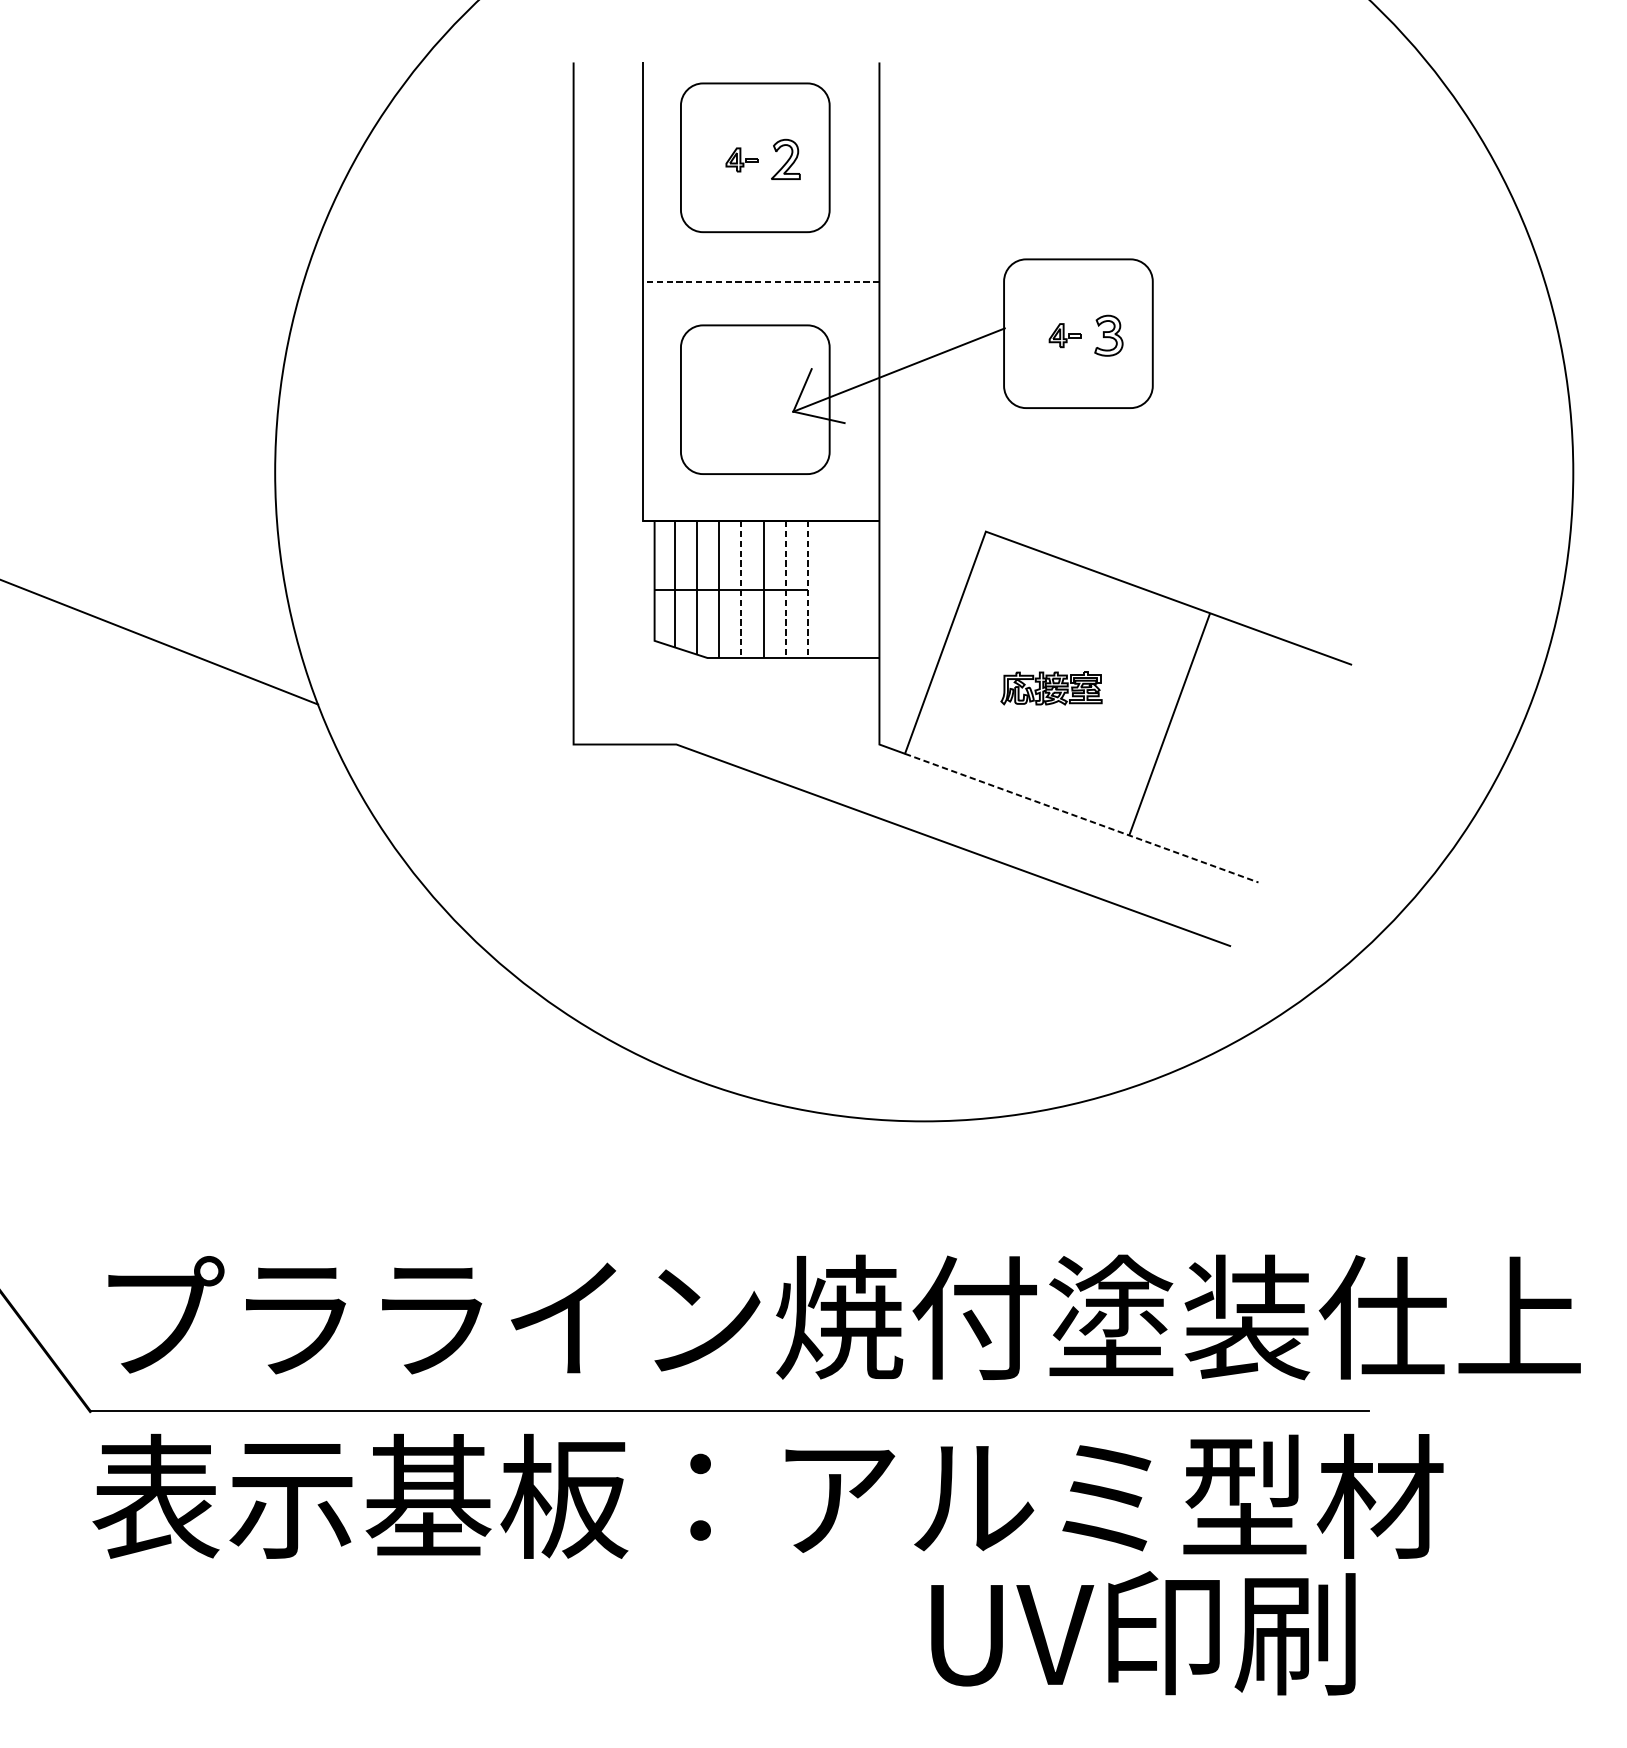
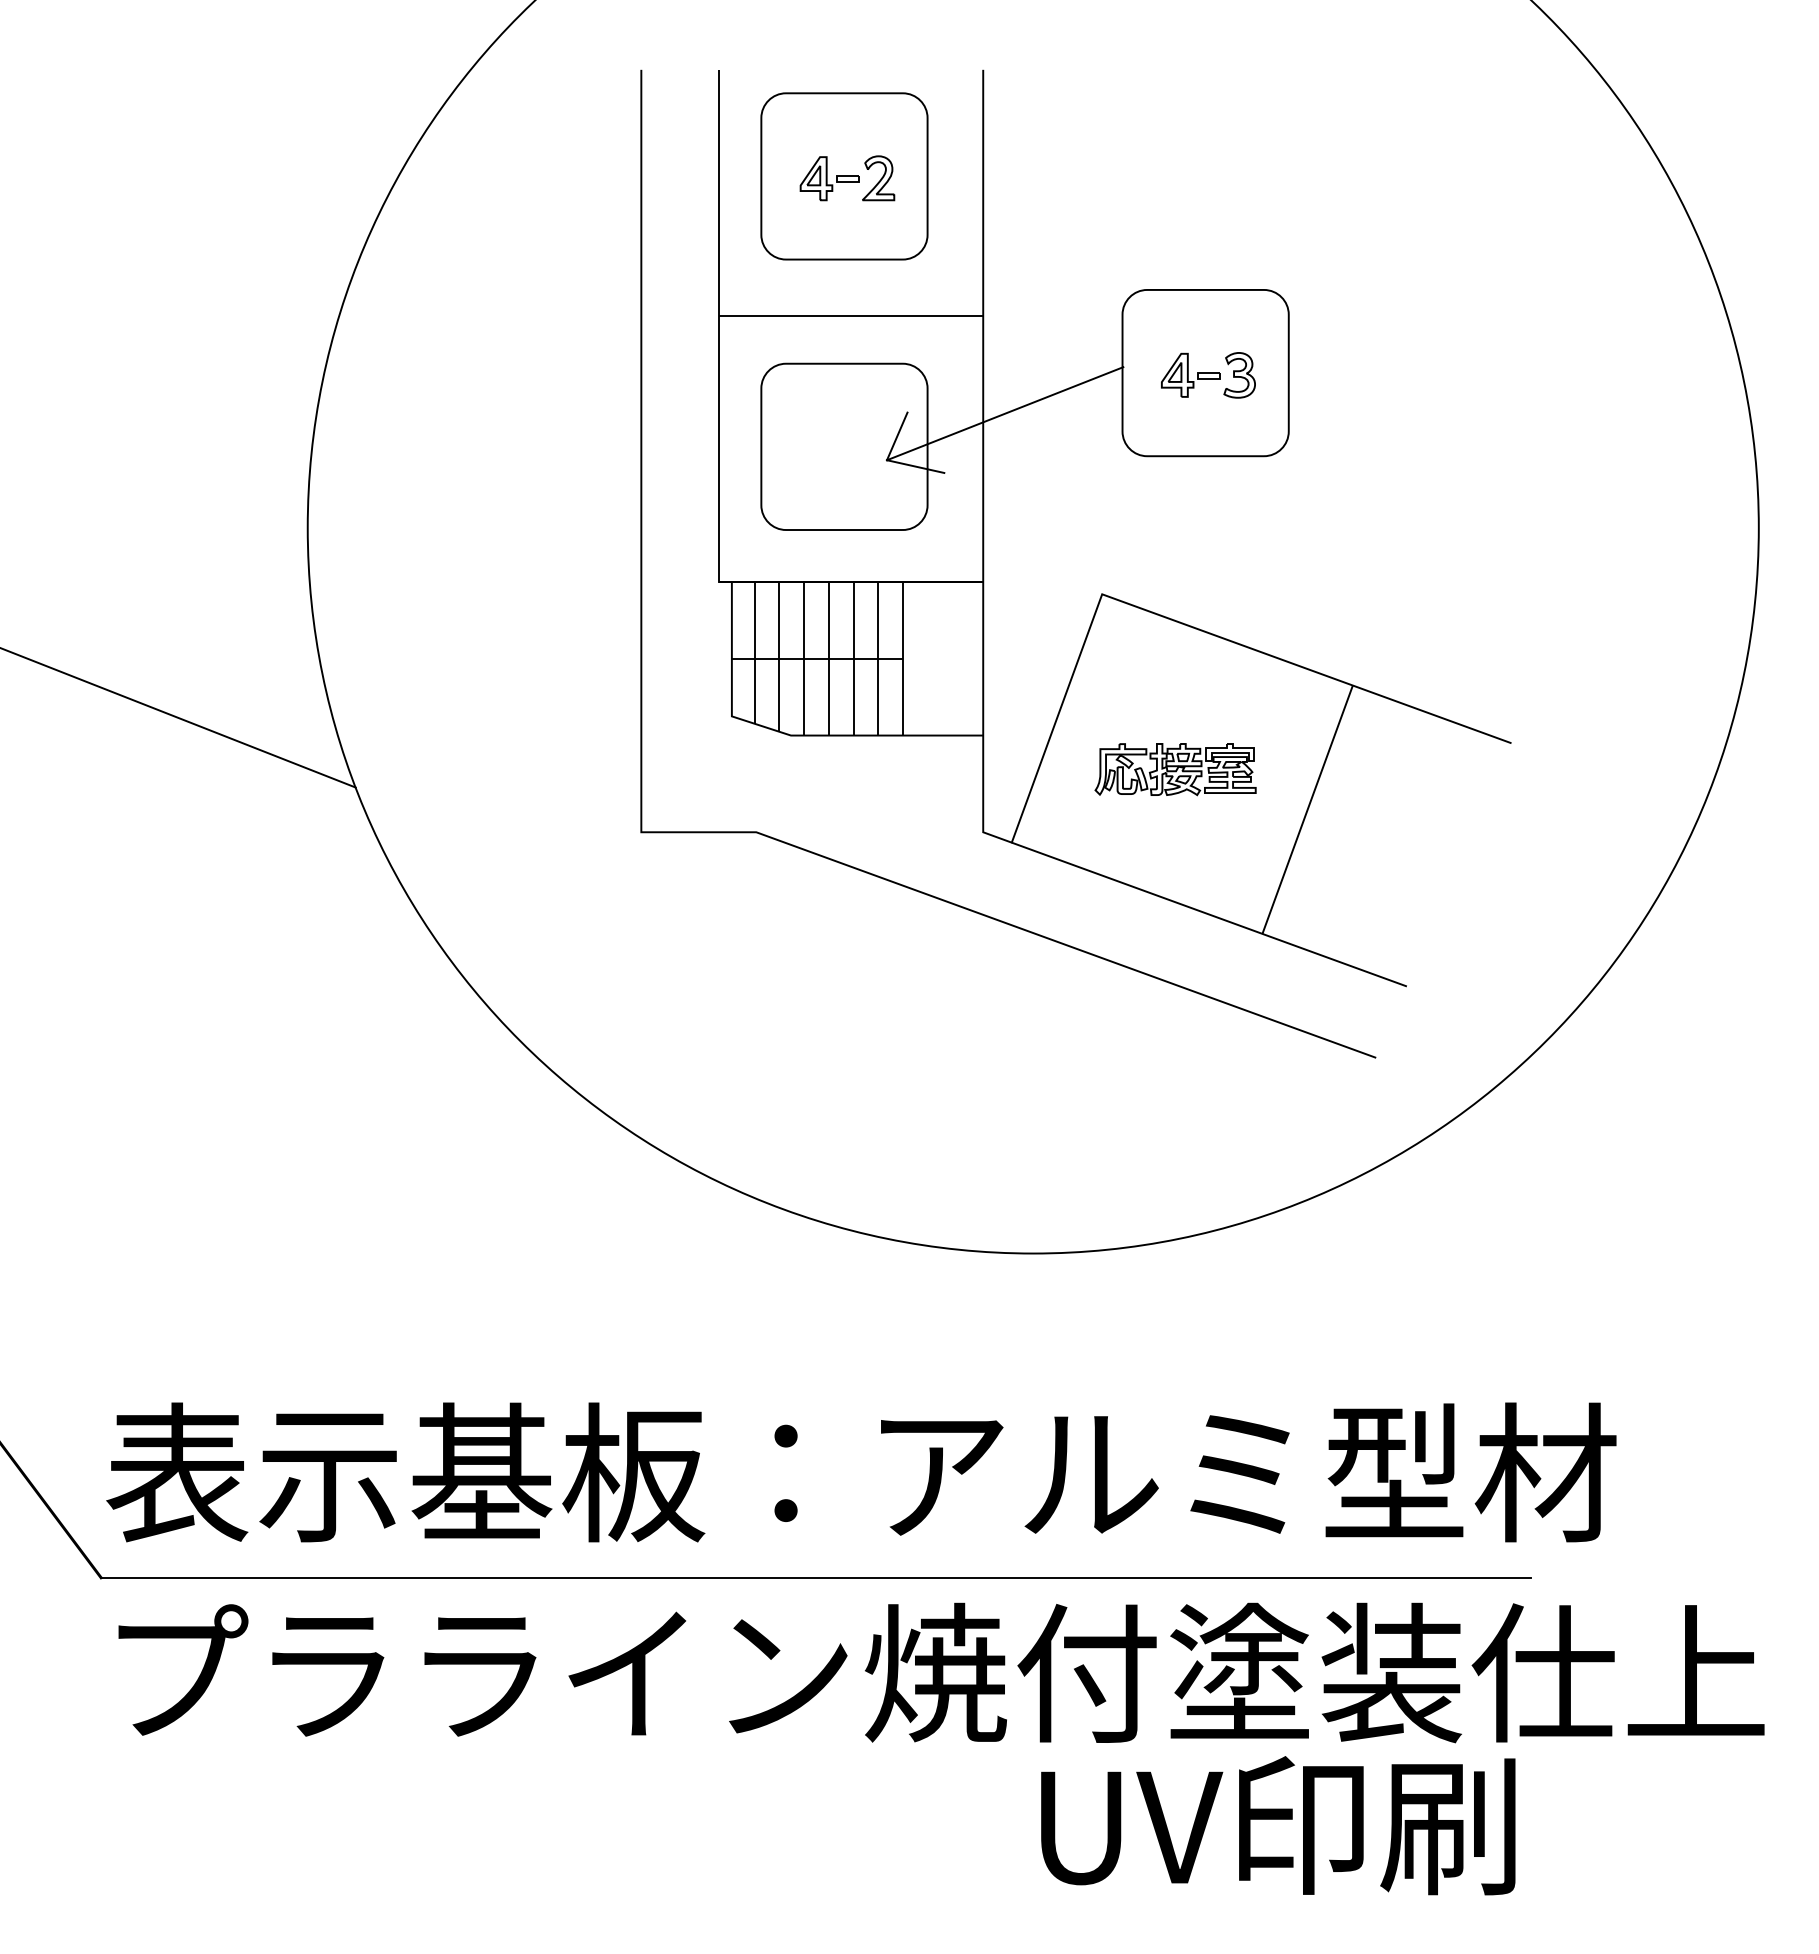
part: (741, 159) -> (829, 178), size x1.67
line: (760, 282) -> (850, 315), dashed -> solid
part: (1064, 335) -> (1190, 374), size x1.67
line: (741, 589) -> (828, 659), dashed -> solid
line: (785, 589) -> (878, 659), dashed -> solid
line: (808, 589) -> (903, 659), dashed -> solid
part: (1051, 688) -> (1175, 769), size x1.43
line: (1081, 818) -> (1209, 914), dashed -> solid
text: (837, 1317) -> (936, 1472), プラライン焼付塗装仕上 -> 表示基板：アルミ型材
text: (834, 1496) -> (933, 1672), 表示基板：アルミ型材 -> プラライン焼付塗装仕上

